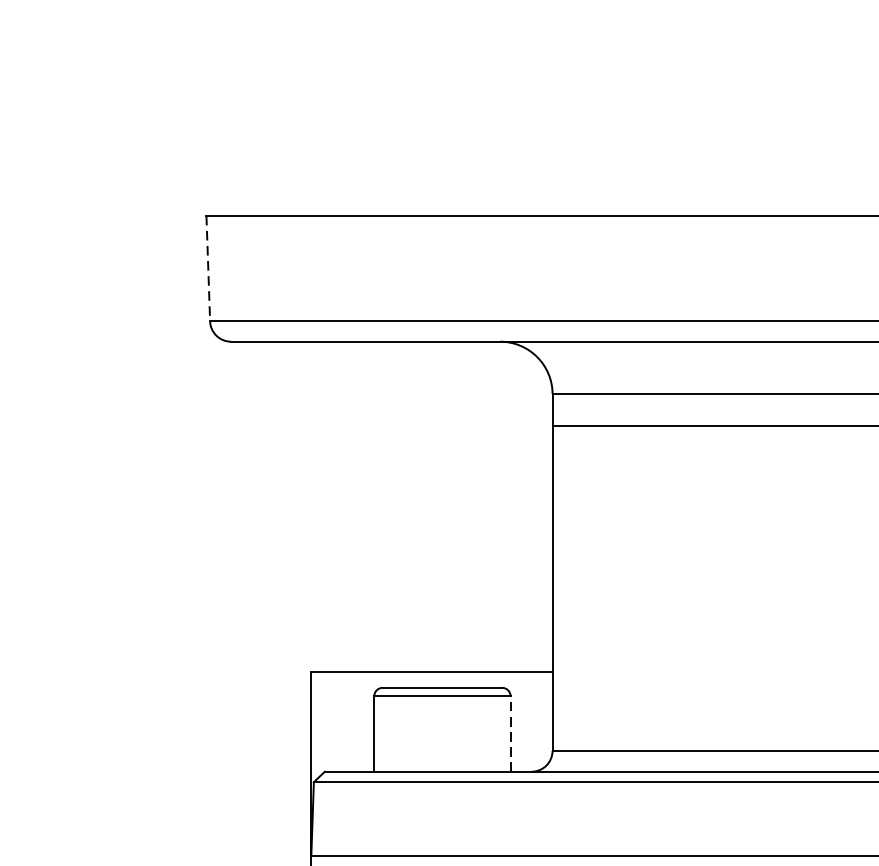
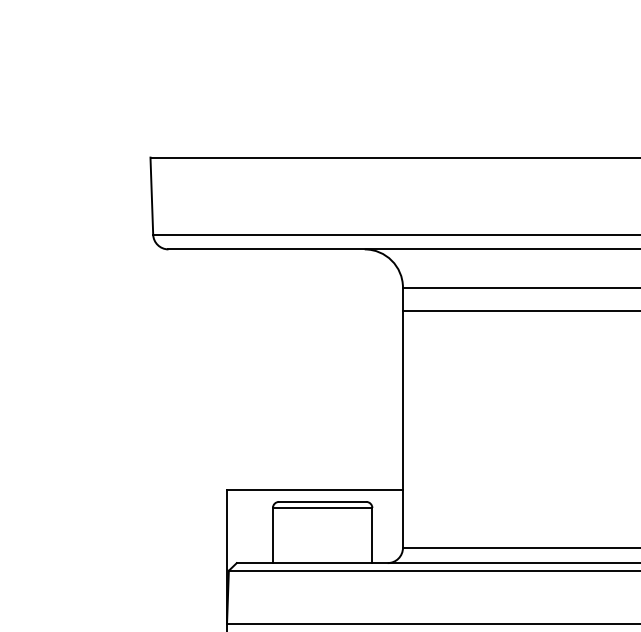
line: (207, 269) -> (151, 196), dashed -> solid
line: (510, 733) -> (372, 535), dashed -> solid

